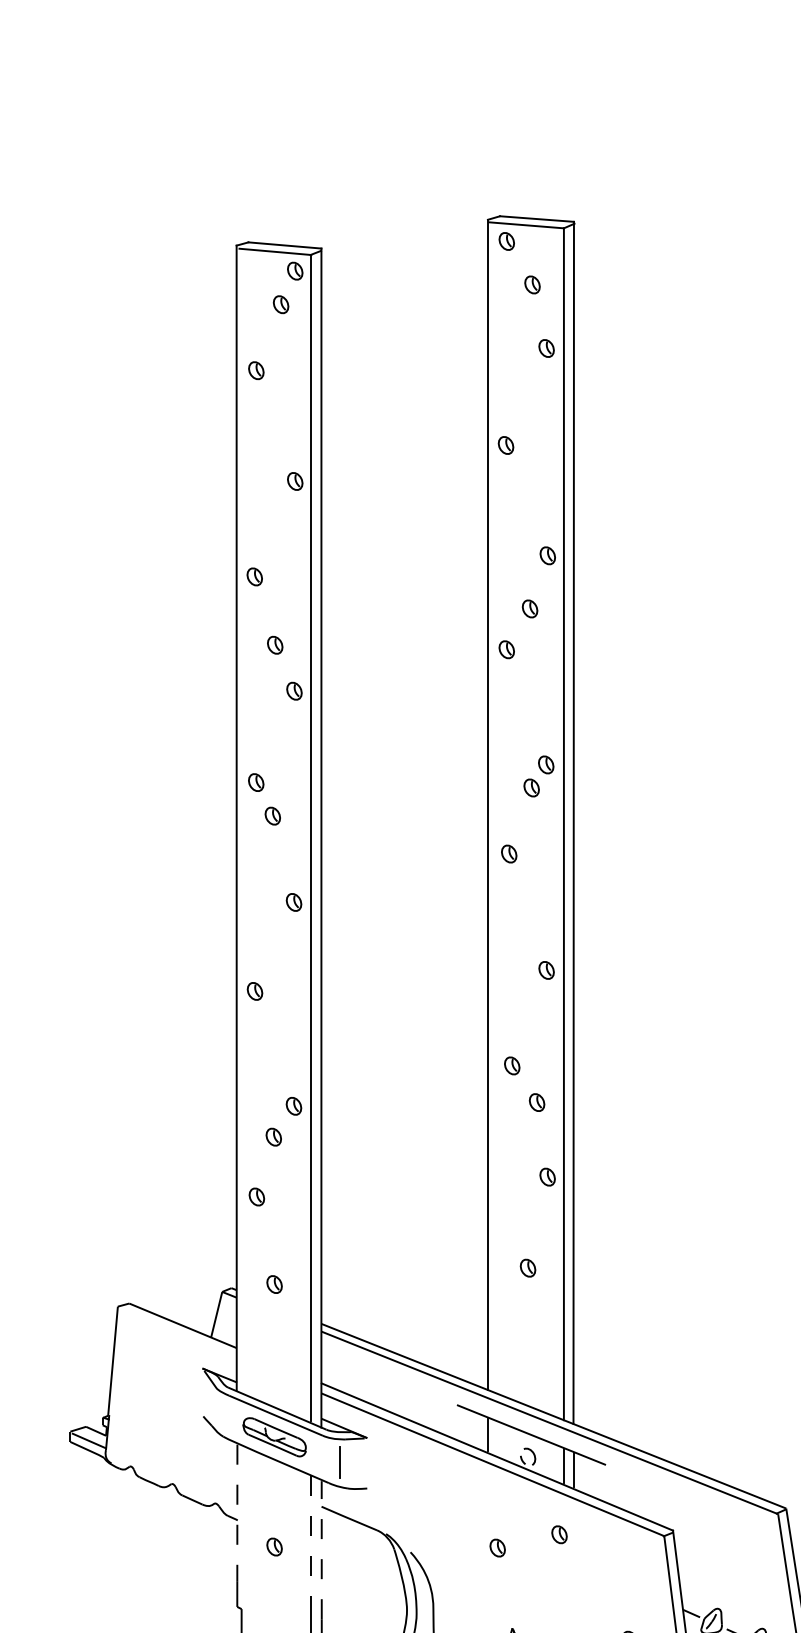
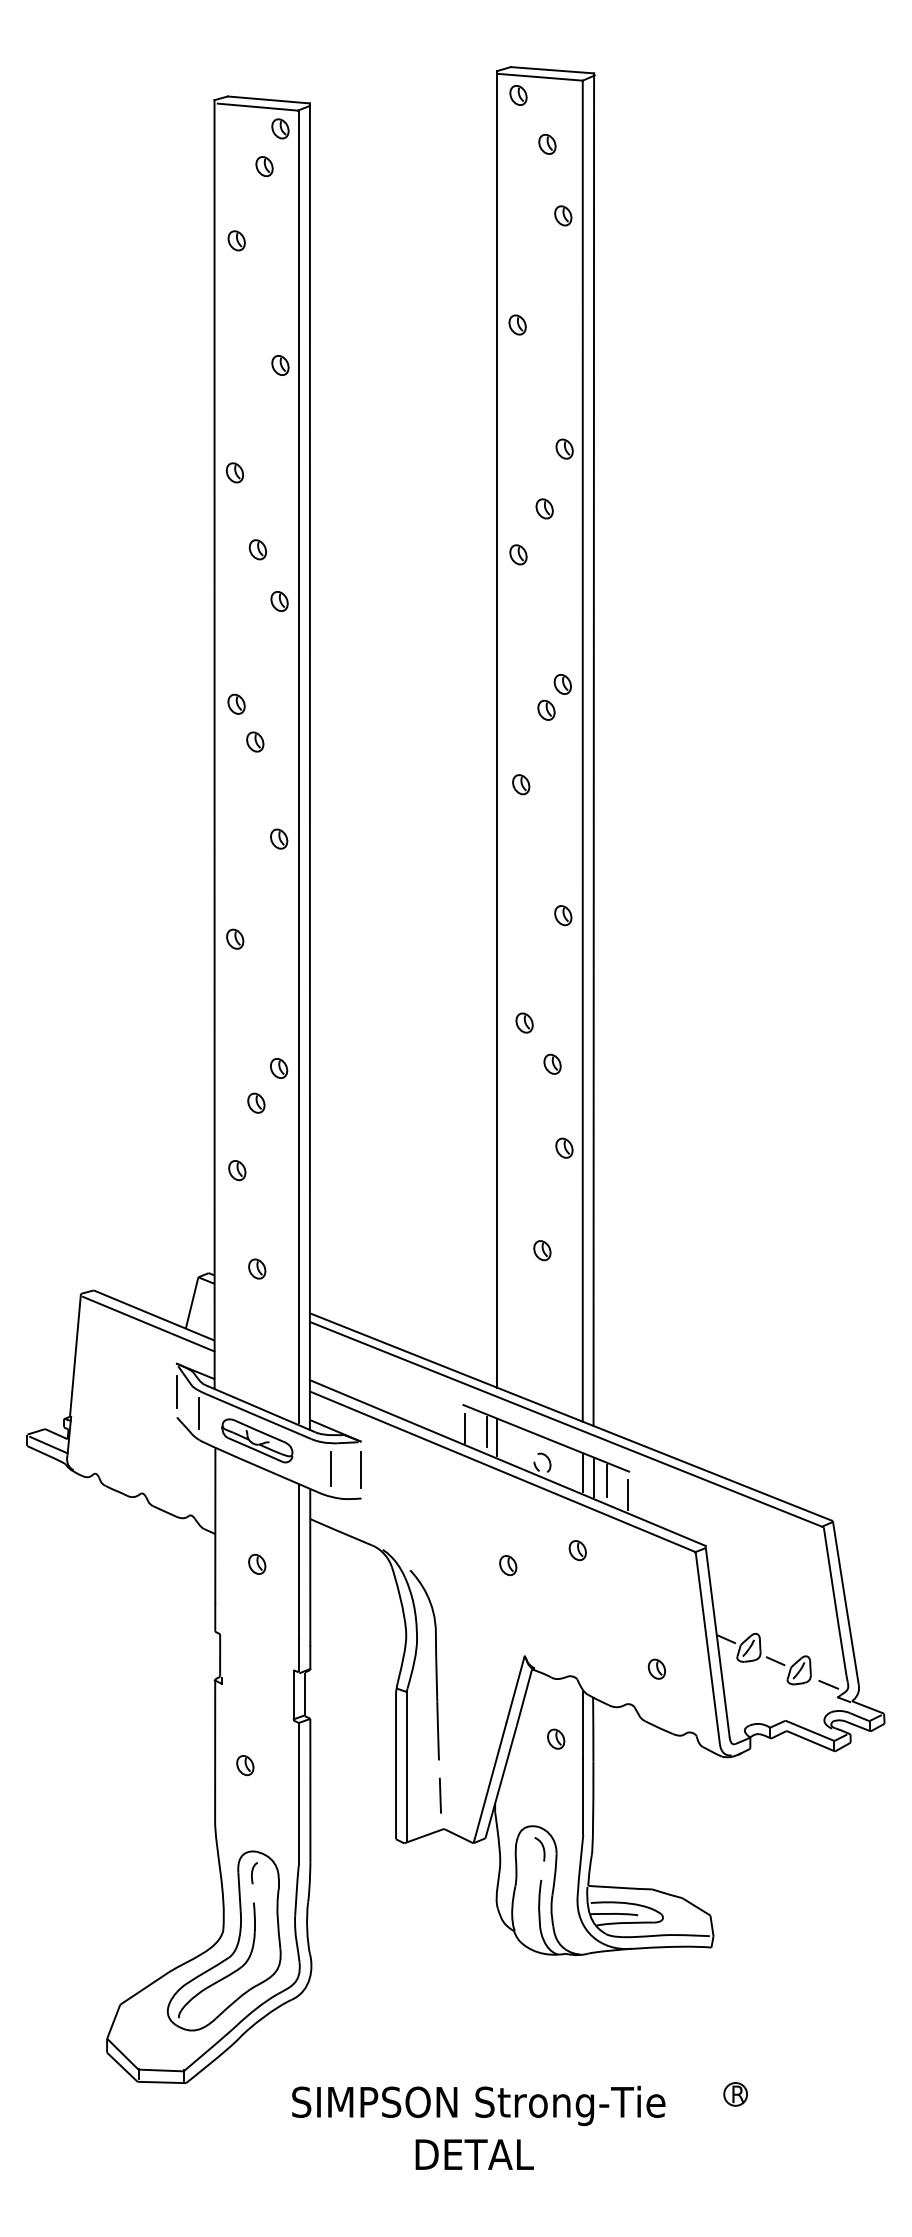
line: (177, 1332) -> (148, 1323), added
line: (203, 1393) -> (177, 1391), added
line: (222, 1412) -> (198, 1413), added
line: (458, 1426) -> (464, 1428), added
line: (478, 1428) -> (486, 1431), added
line: (367, 1463) -> (361, 1470), added
line: (585, 1472) -> (607, 1480), added
line: (603, 1485) -> (627, 1495), added
line: (237, 1512) -> (215, 1525), dashed -> solid
line: (311, 1544) -> (298, 1561), dashed -> solid
line: (321, 1549) -> (310, 1567), dashed -> solid

